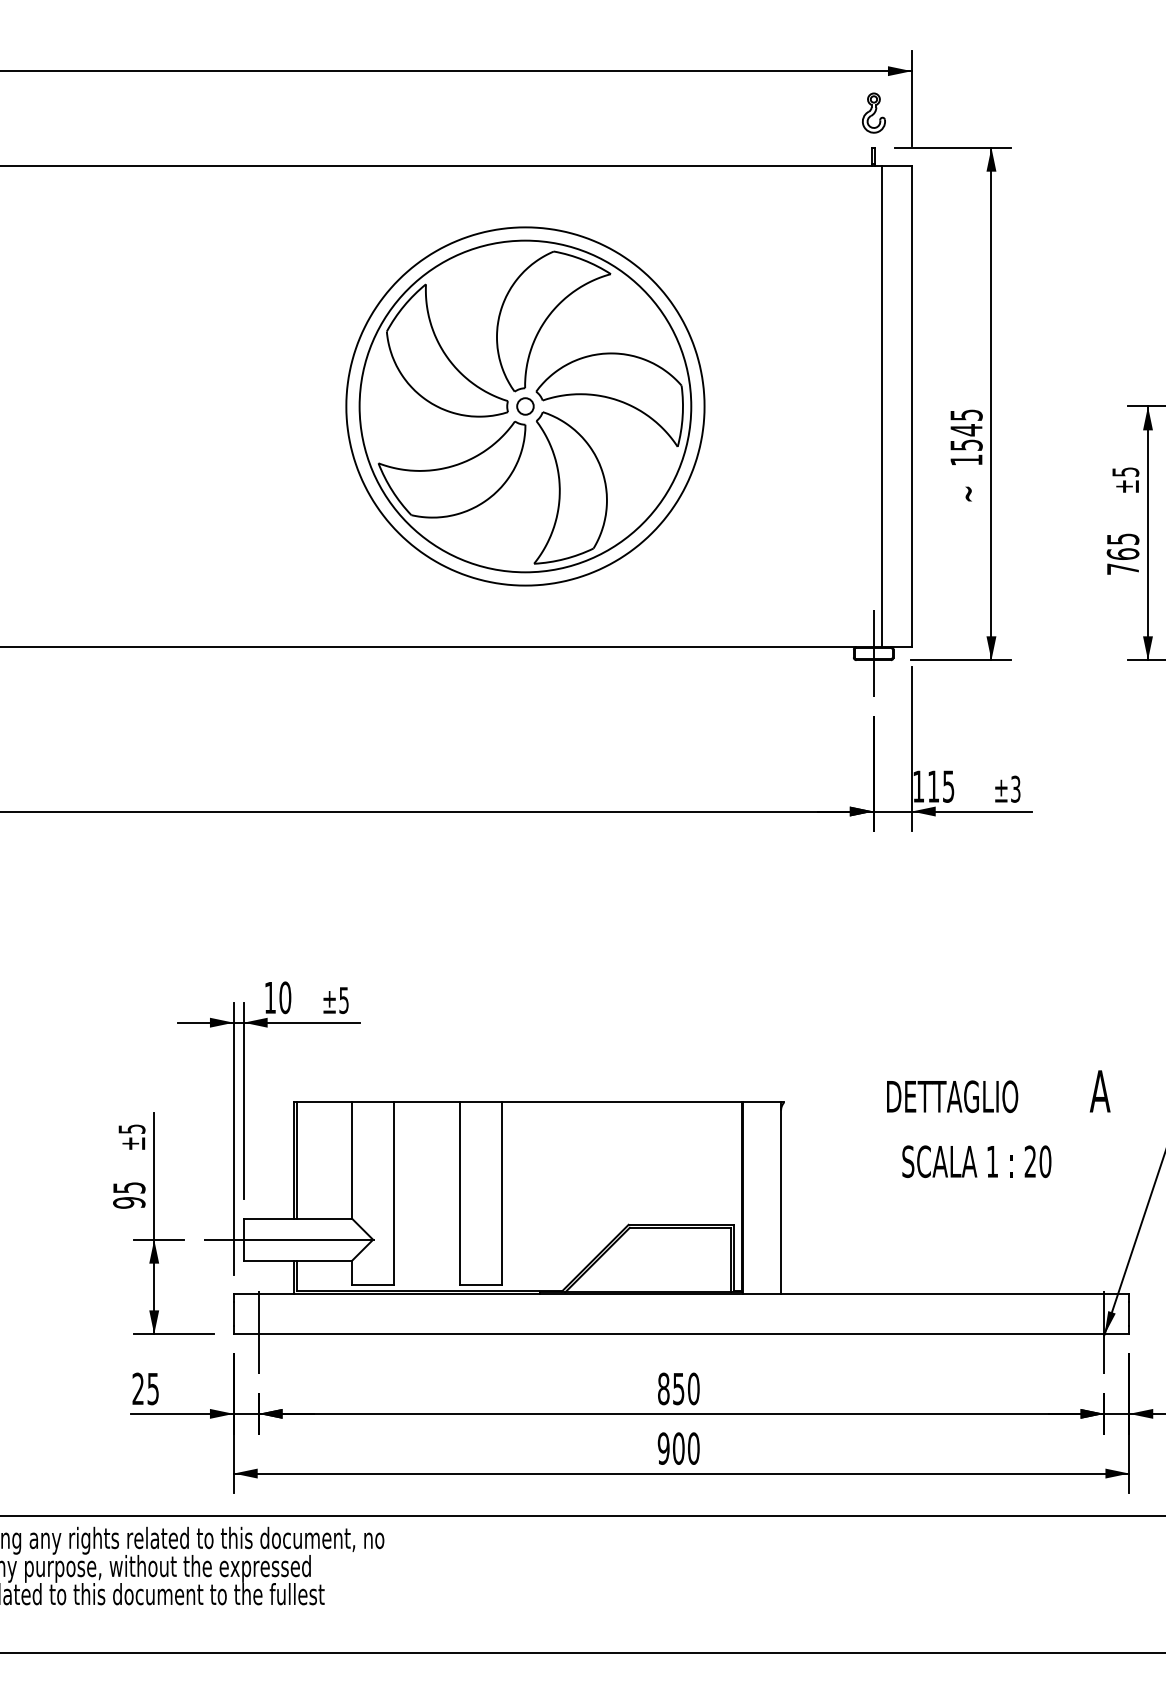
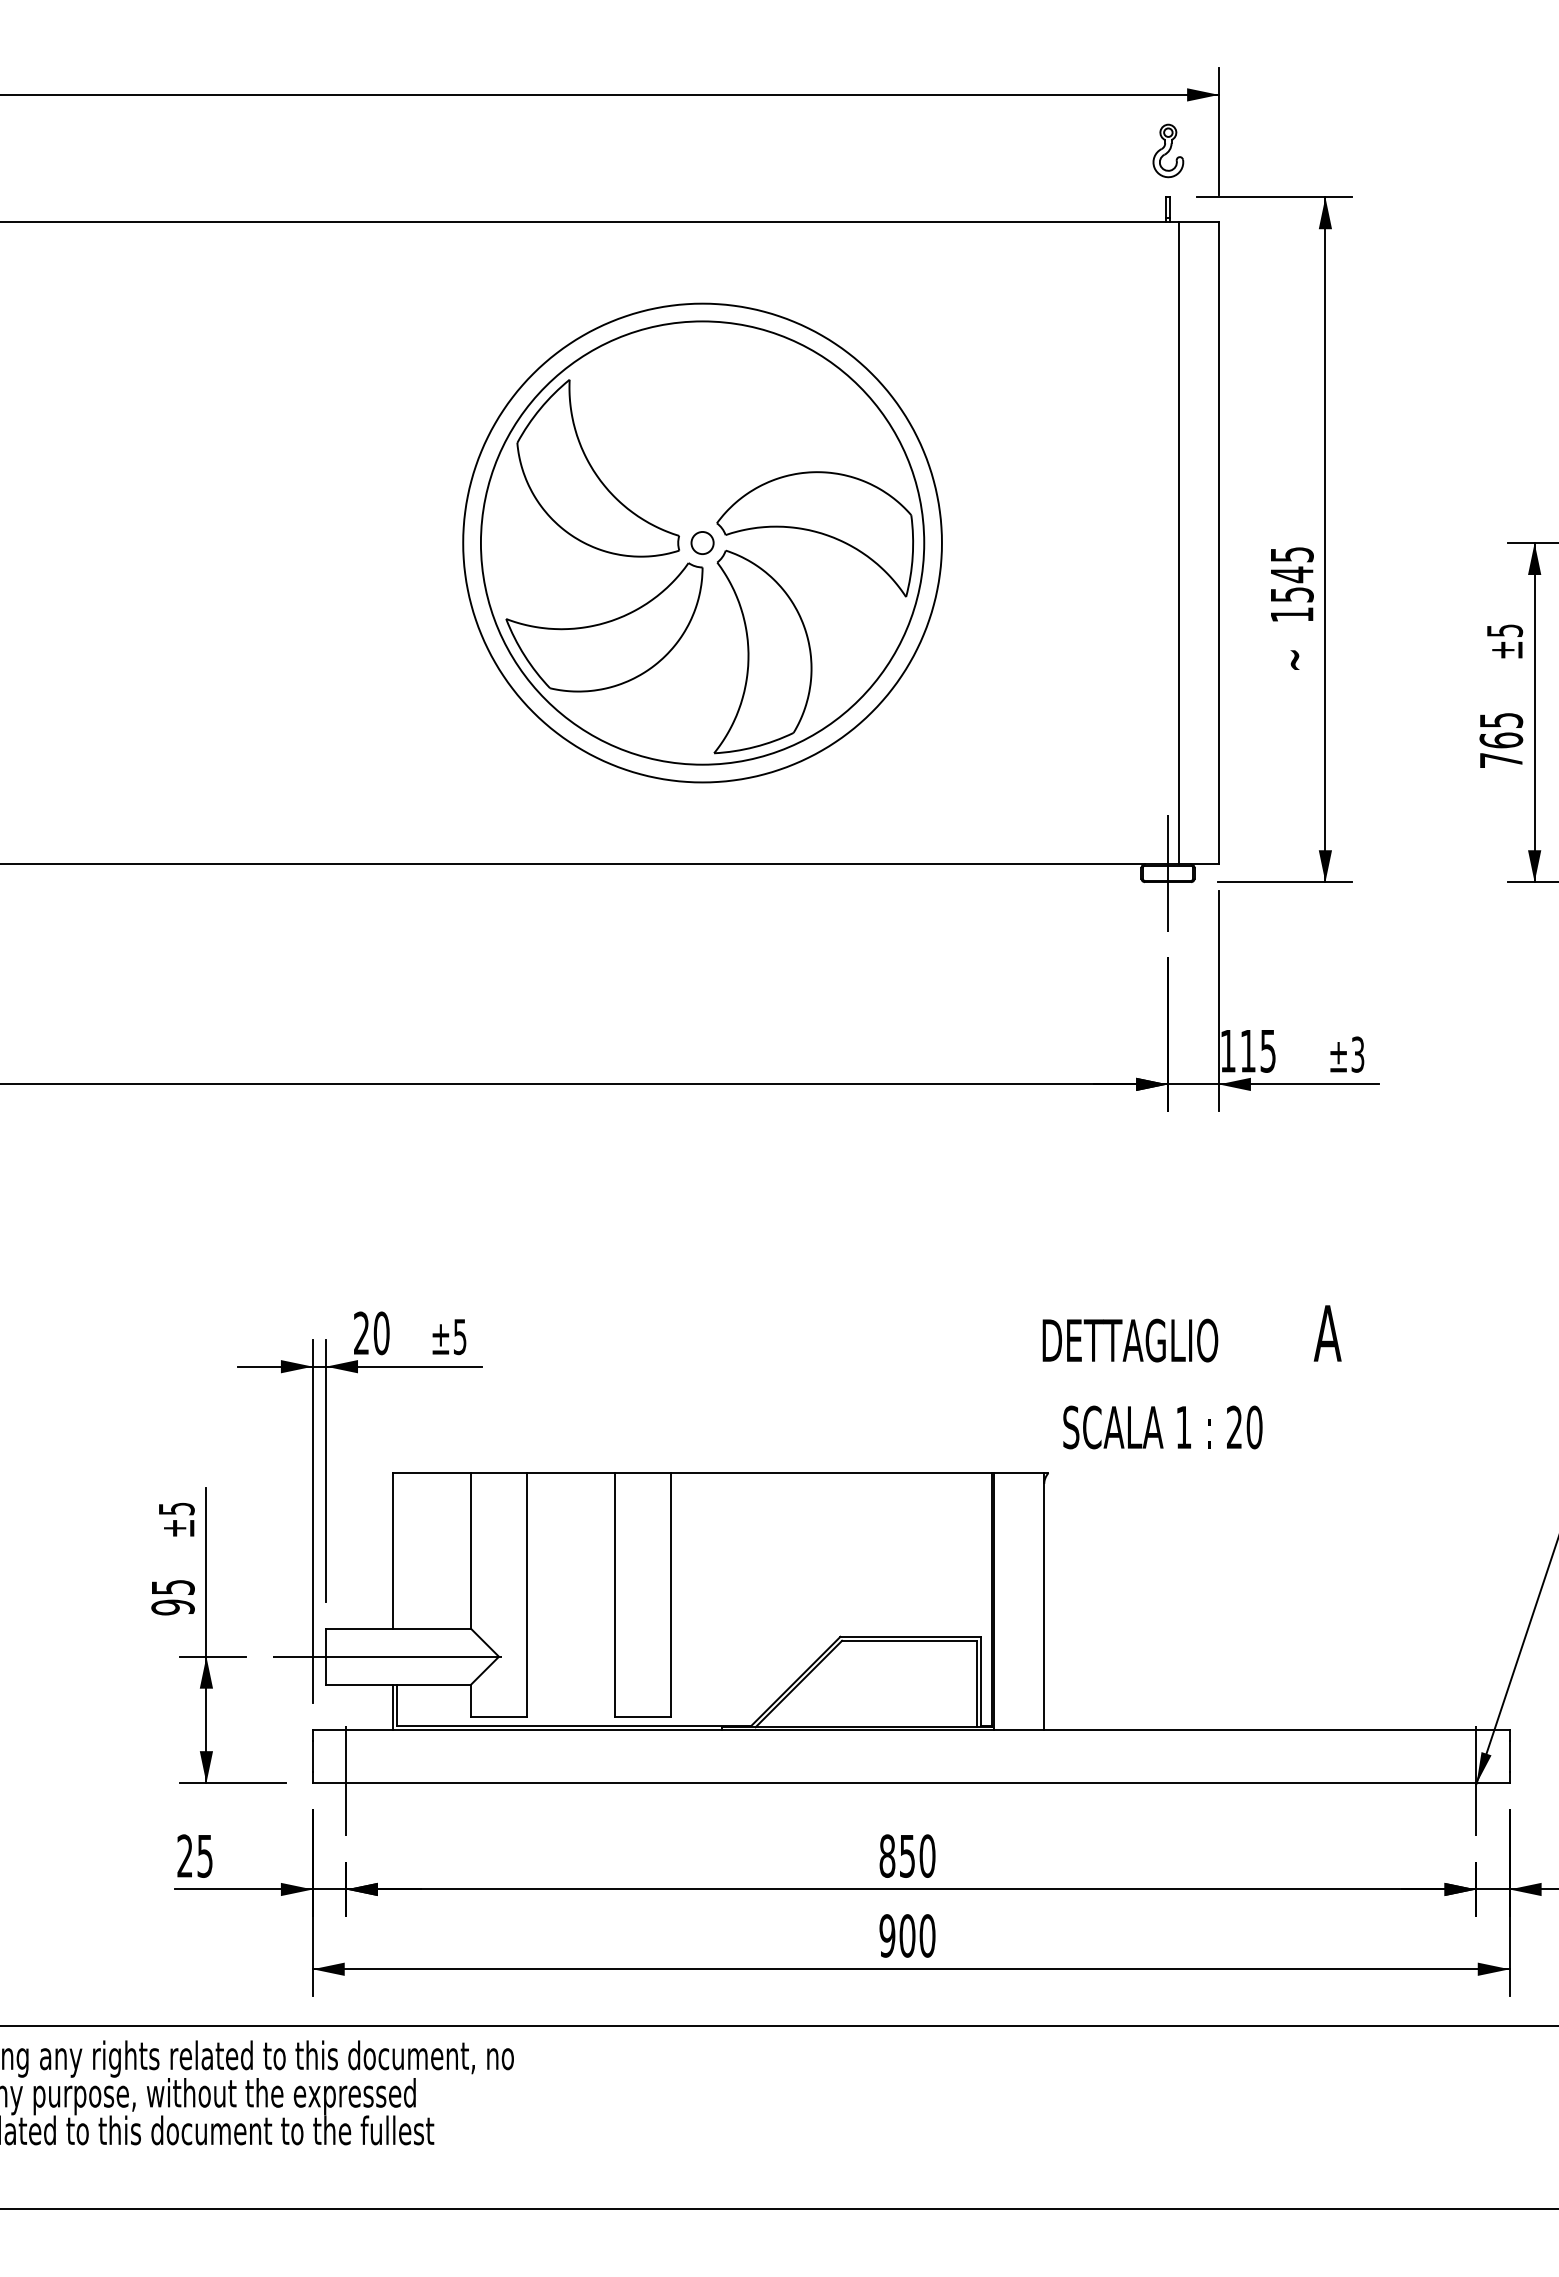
part: (548, 317) -> (733, 424), removed
text: (270, 997) -> (361, 1332), 10 -> 20
text: (998, 1124) -> (1191, 1377), moved
line: (296, 1160) -> (396, 1550), removed

